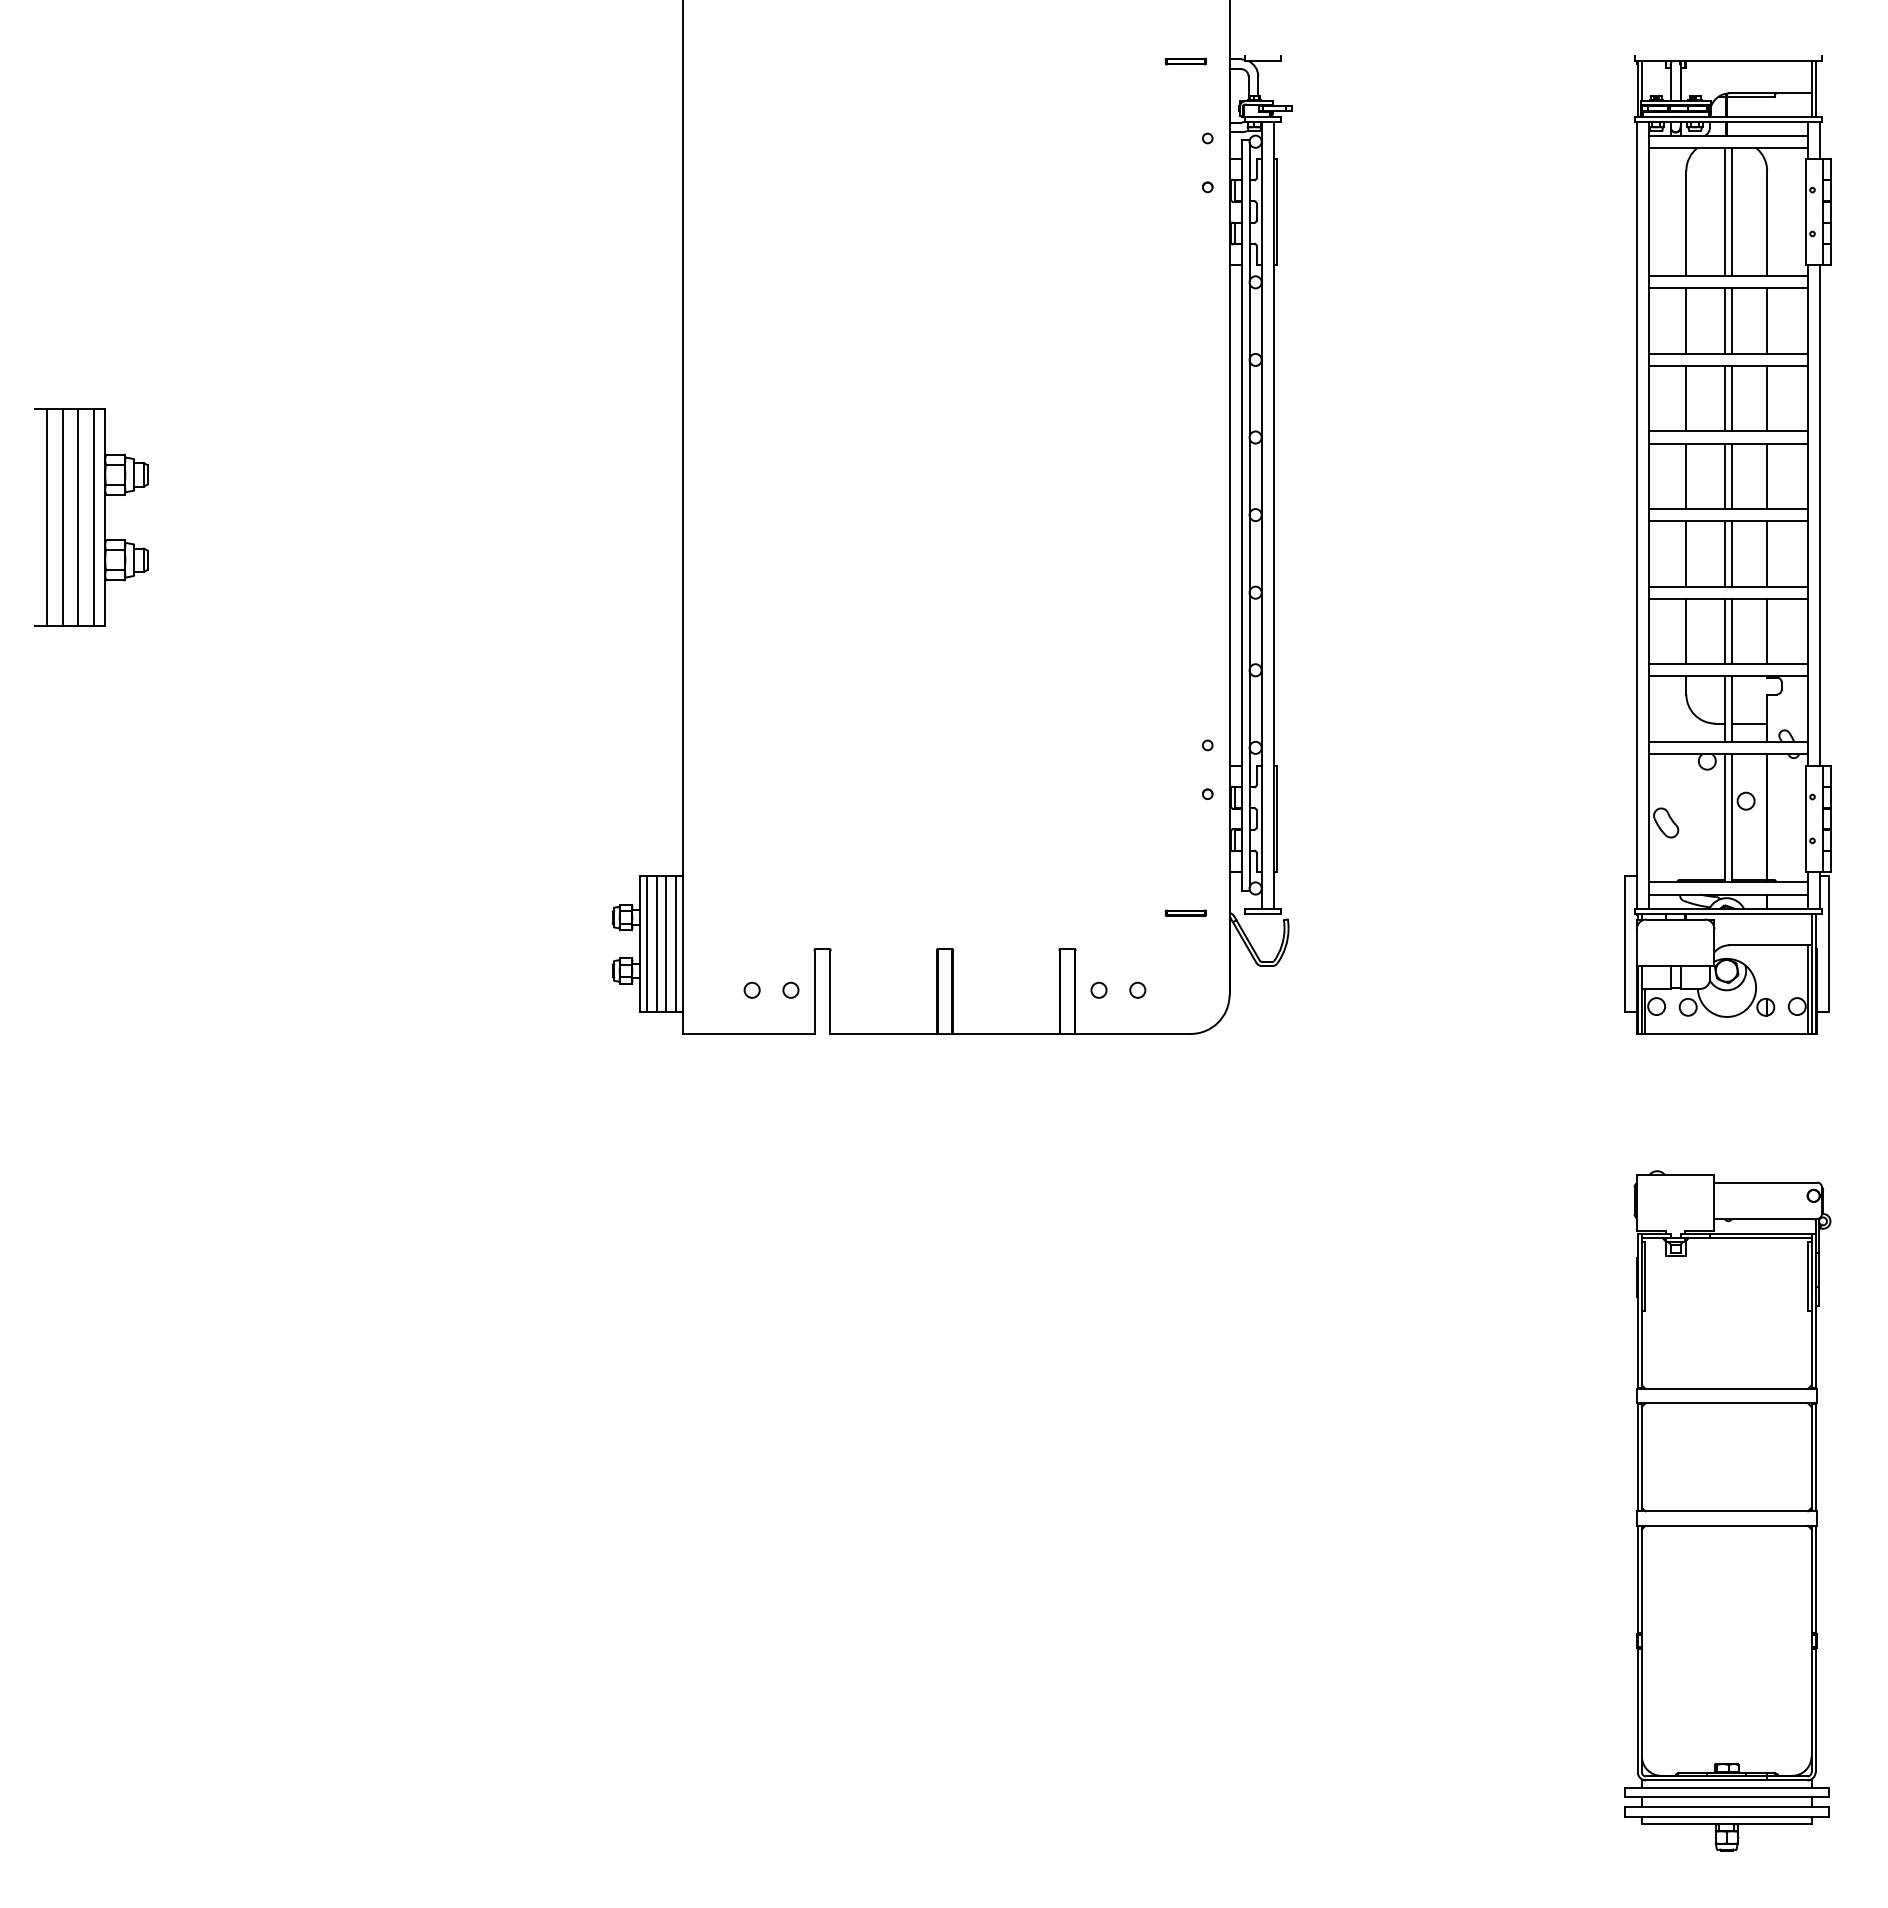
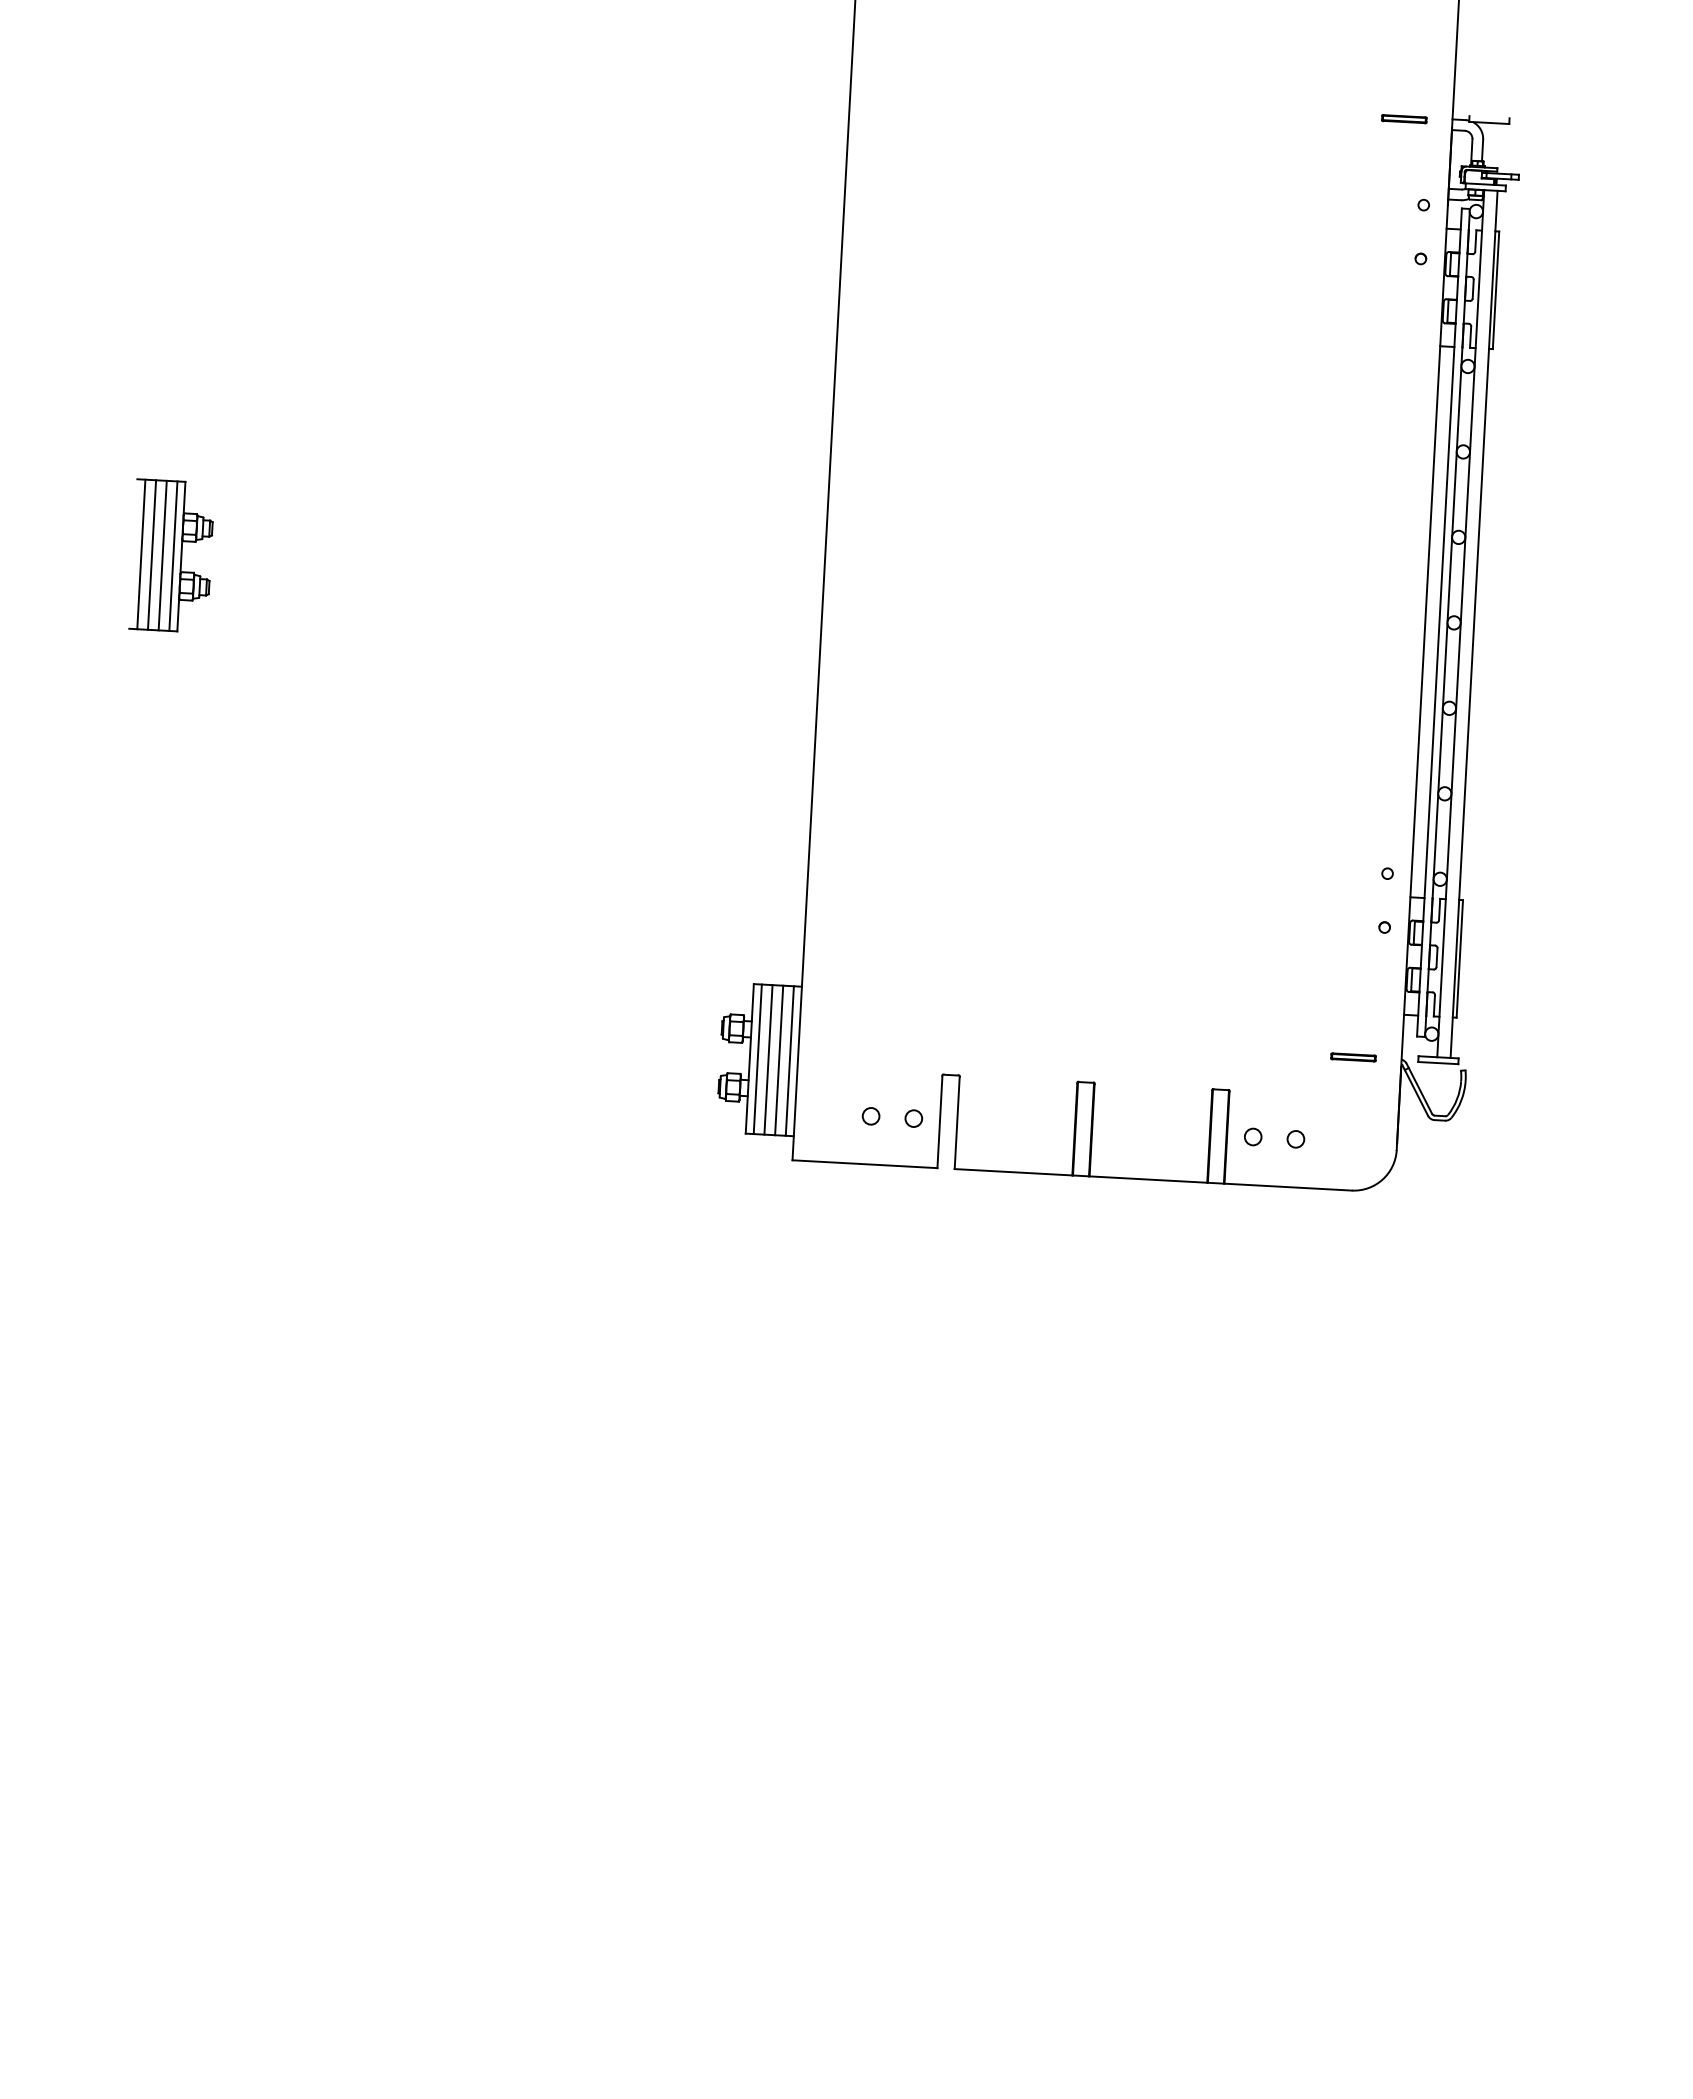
part: (92, 517) -> (172, 556), size x0.62

